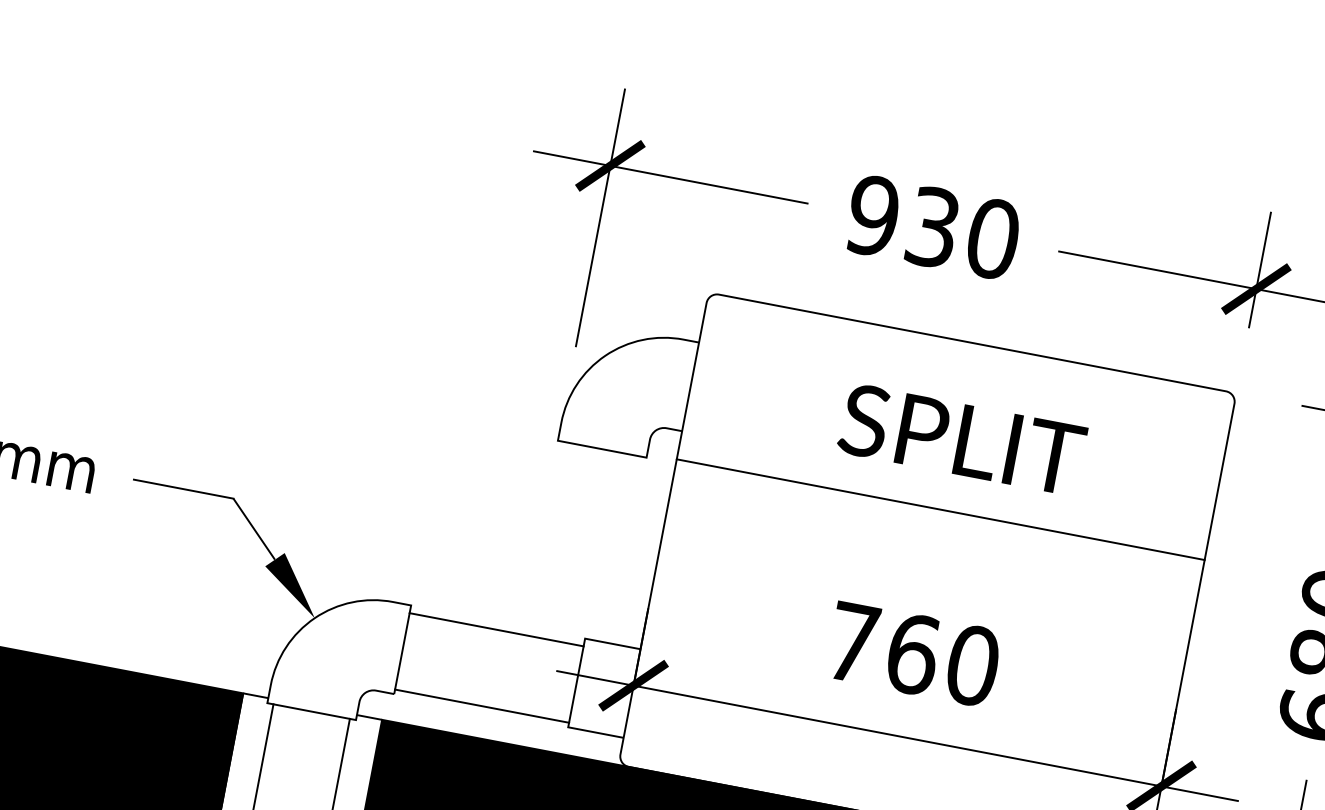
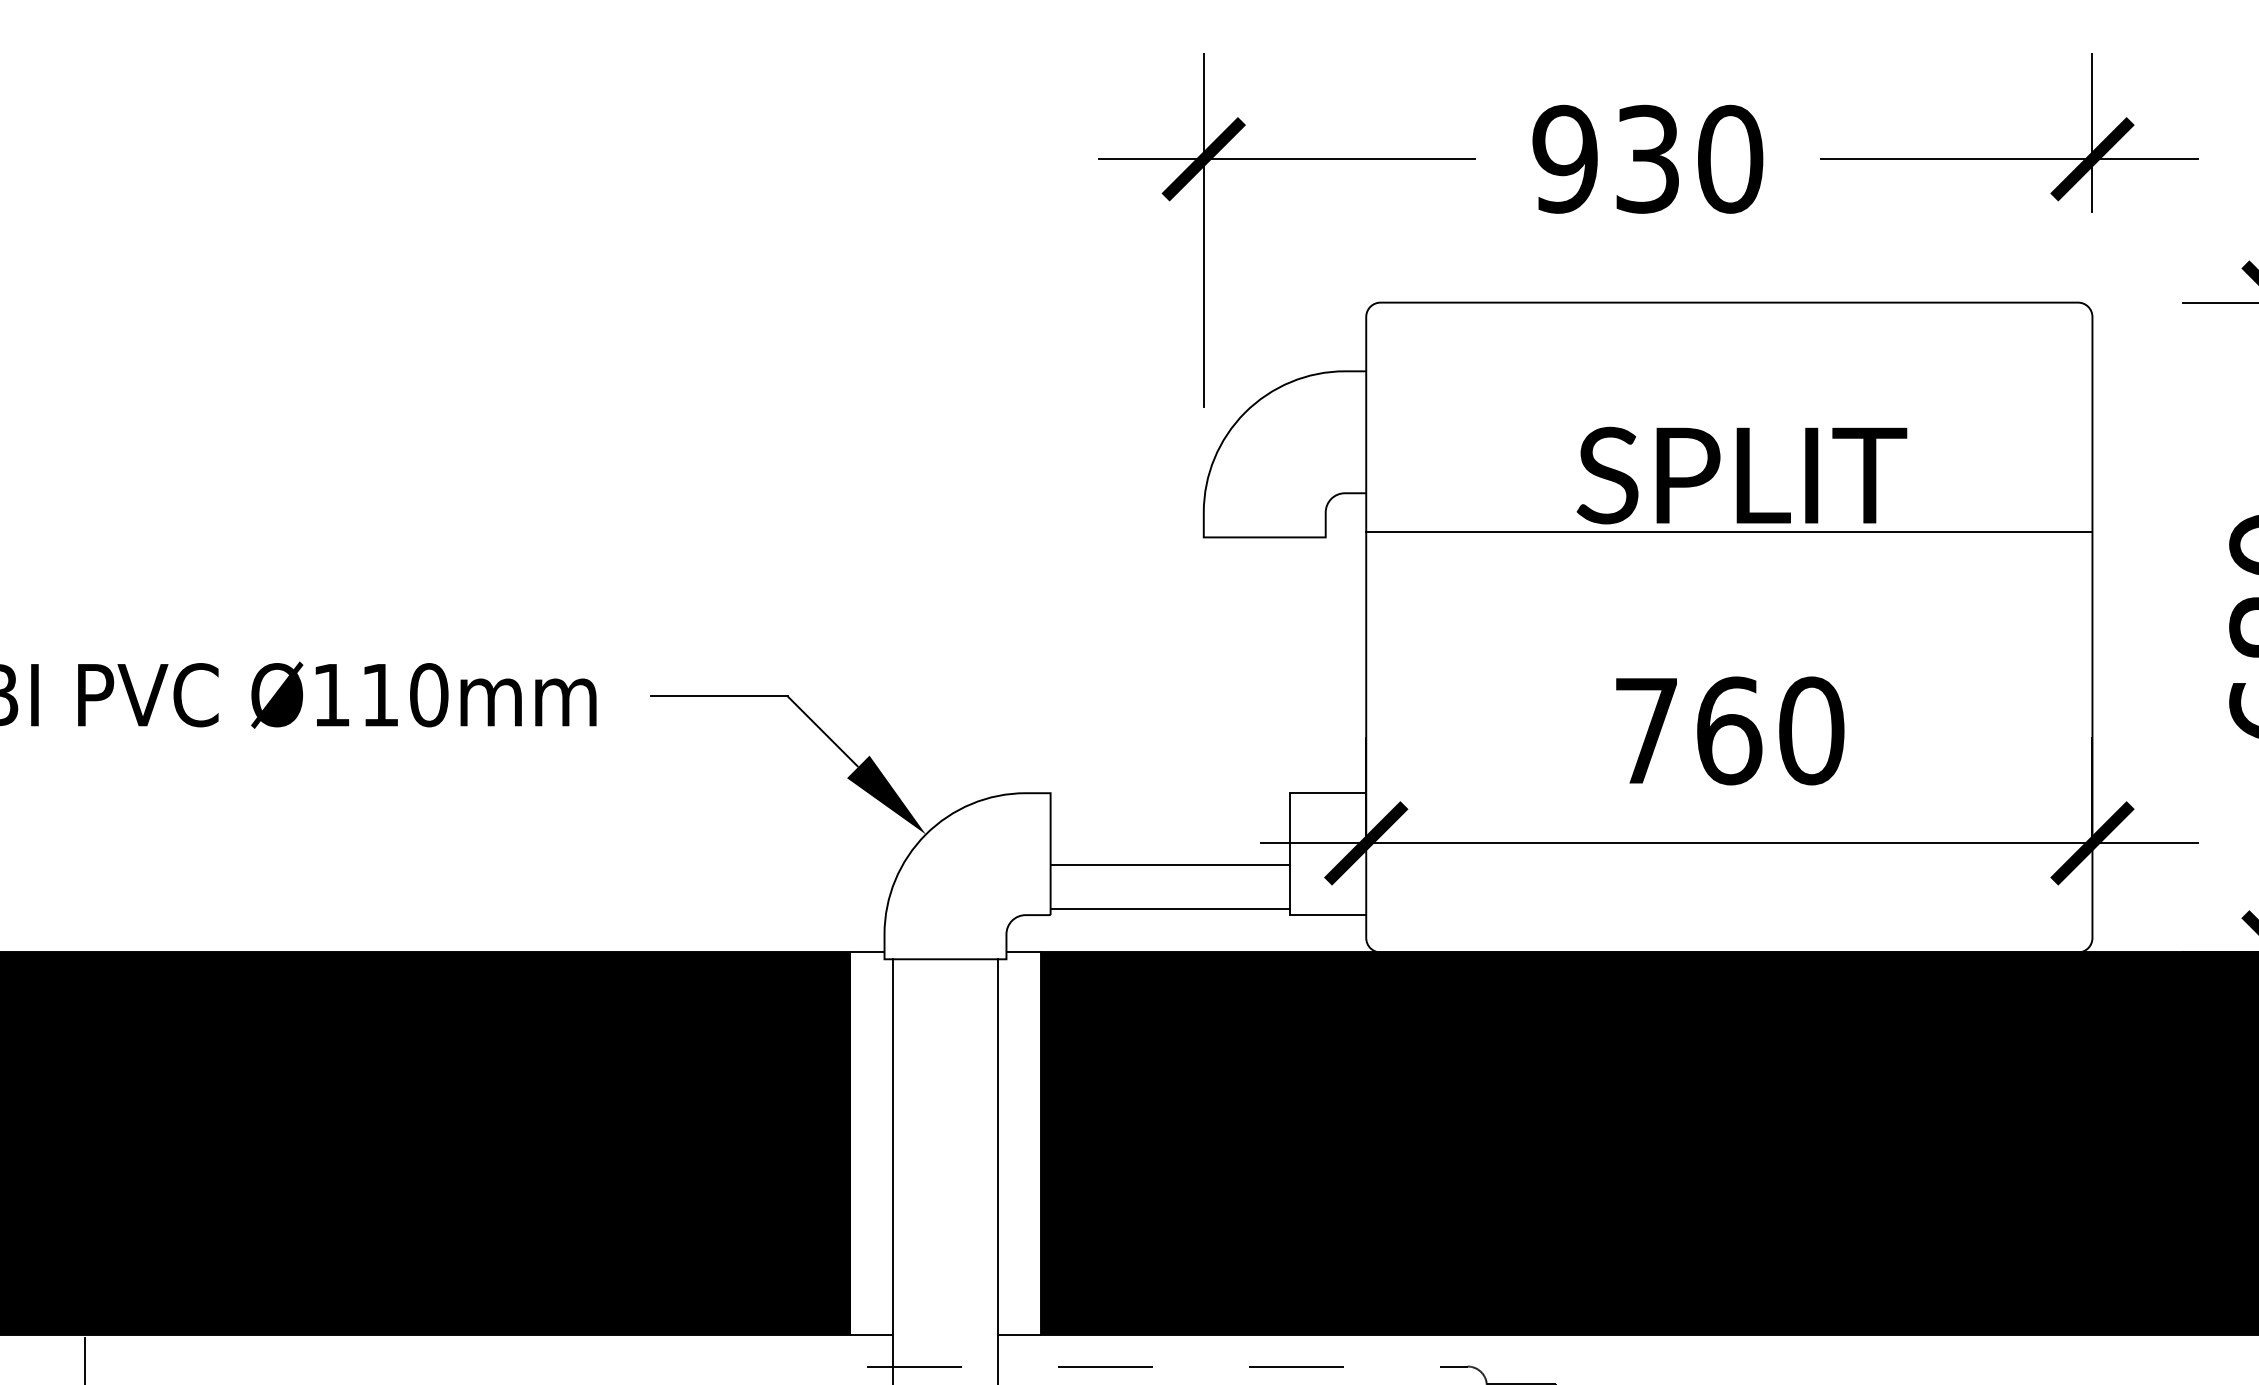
text: (961, 439) -> (1741, 475), moved
line: (496, 629) -> (1169, 864), moved

